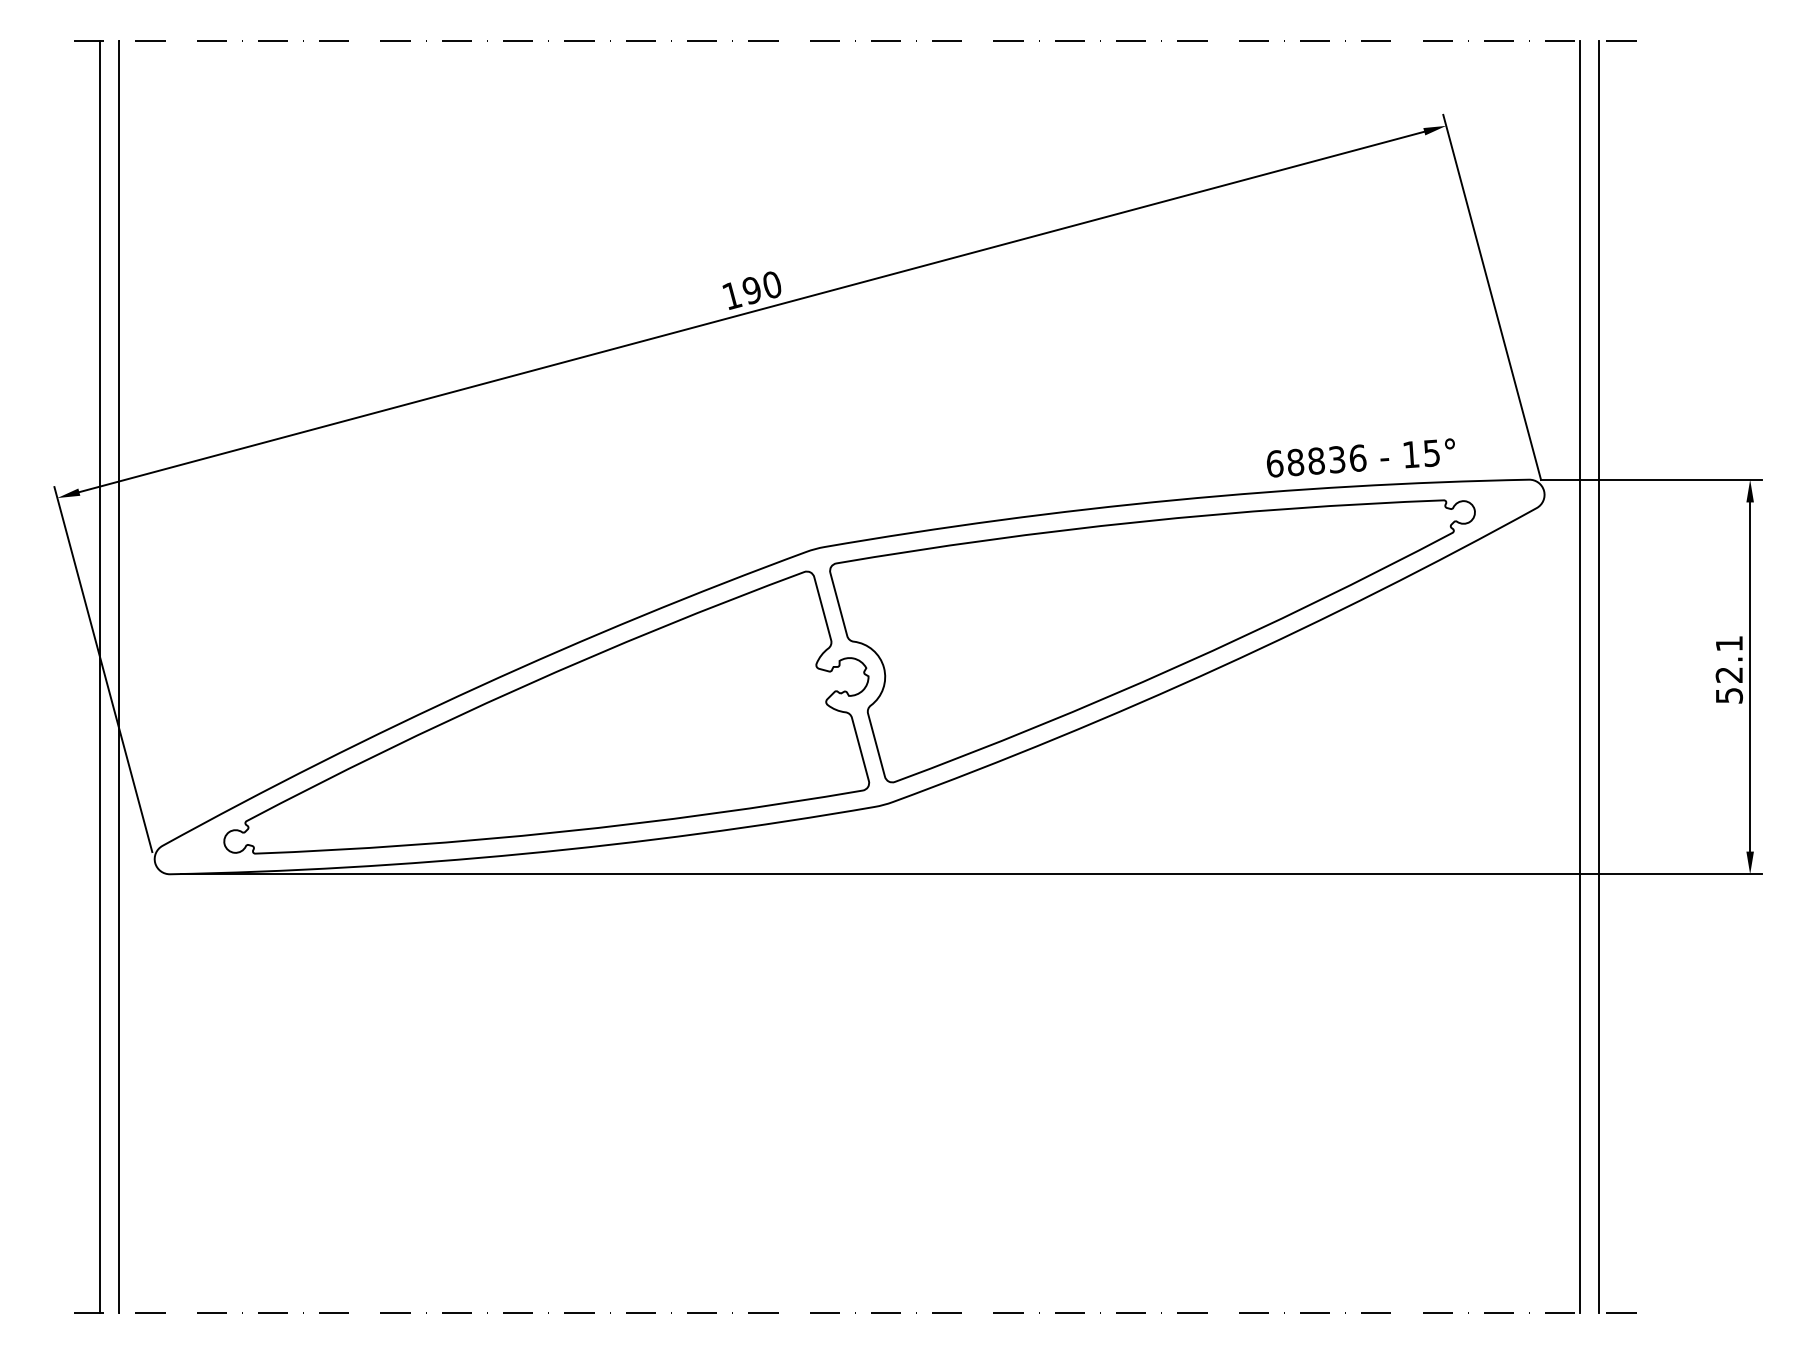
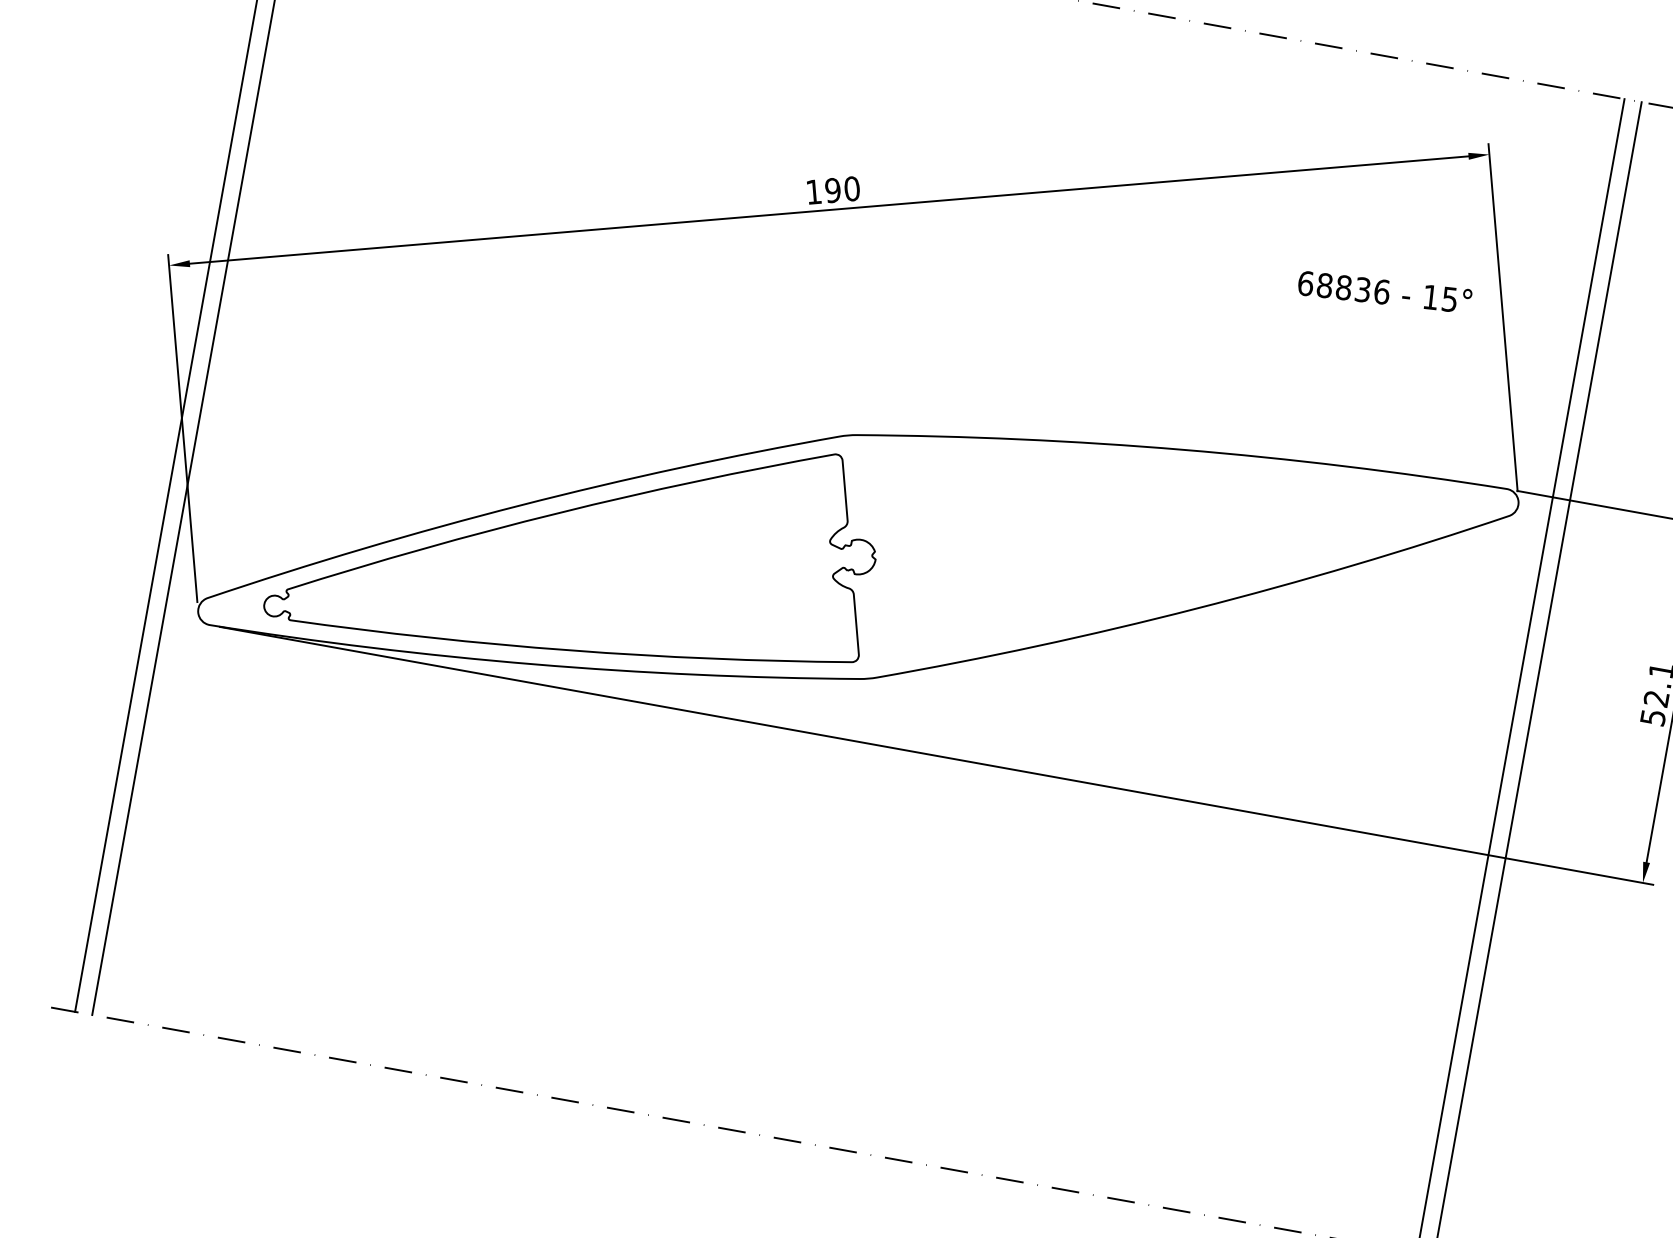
text: (1360, 457) -> (1384, 291), moved
part: (1152, 641) -> (1138, 574), removed

